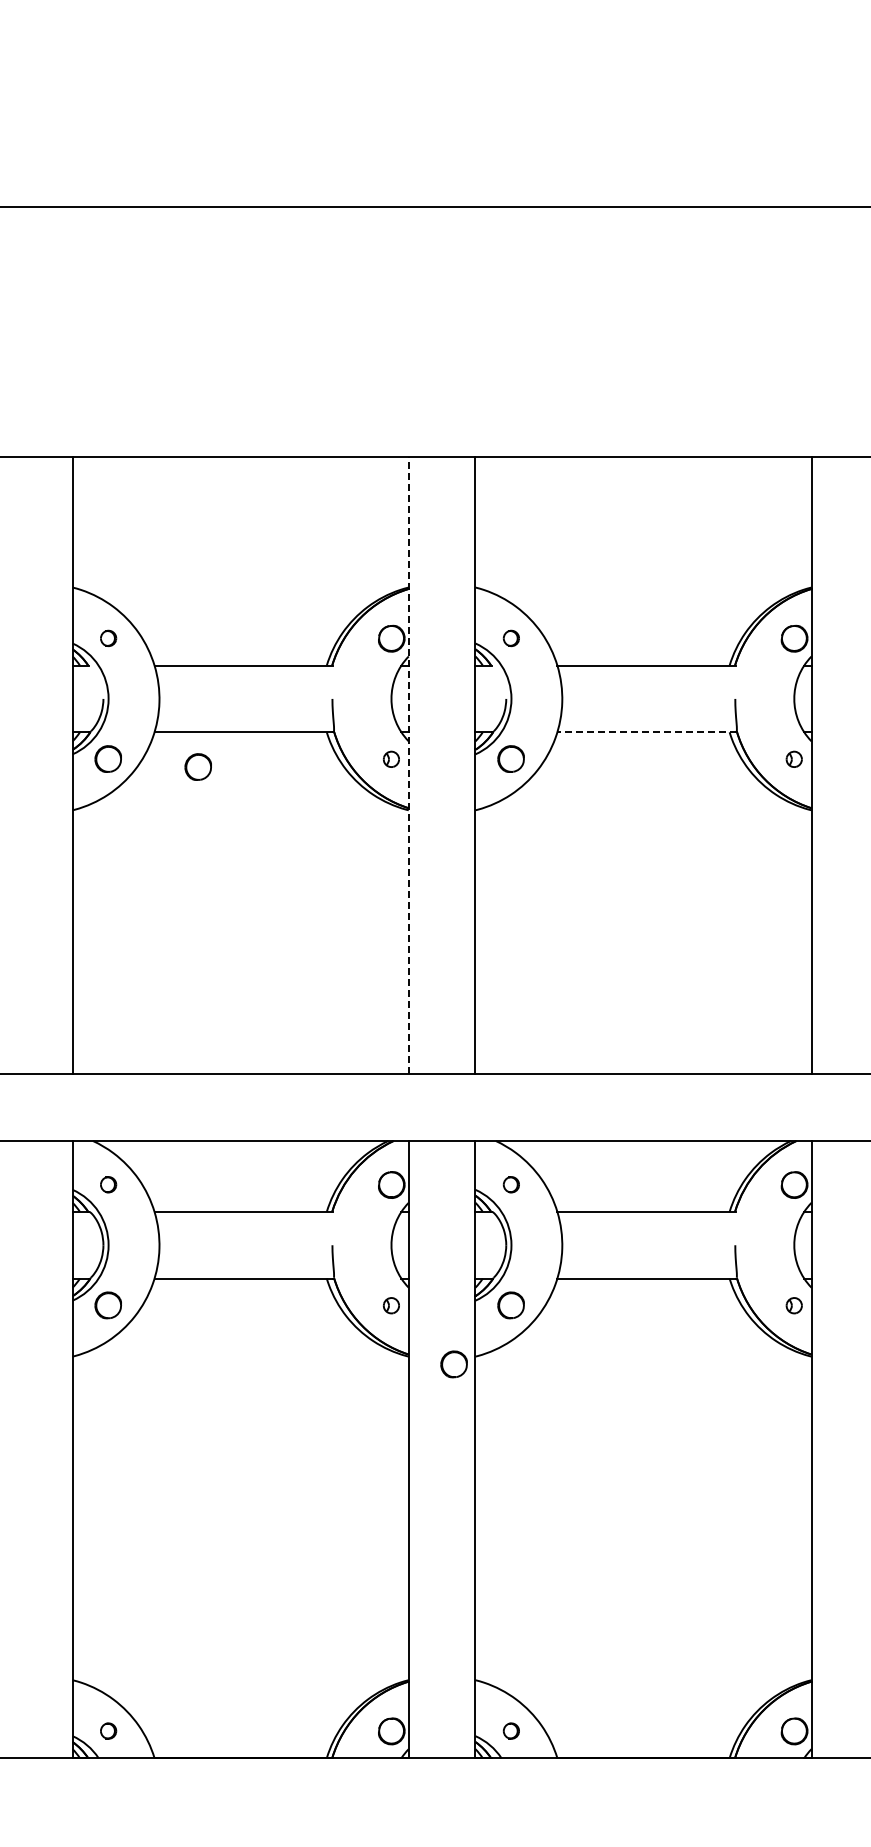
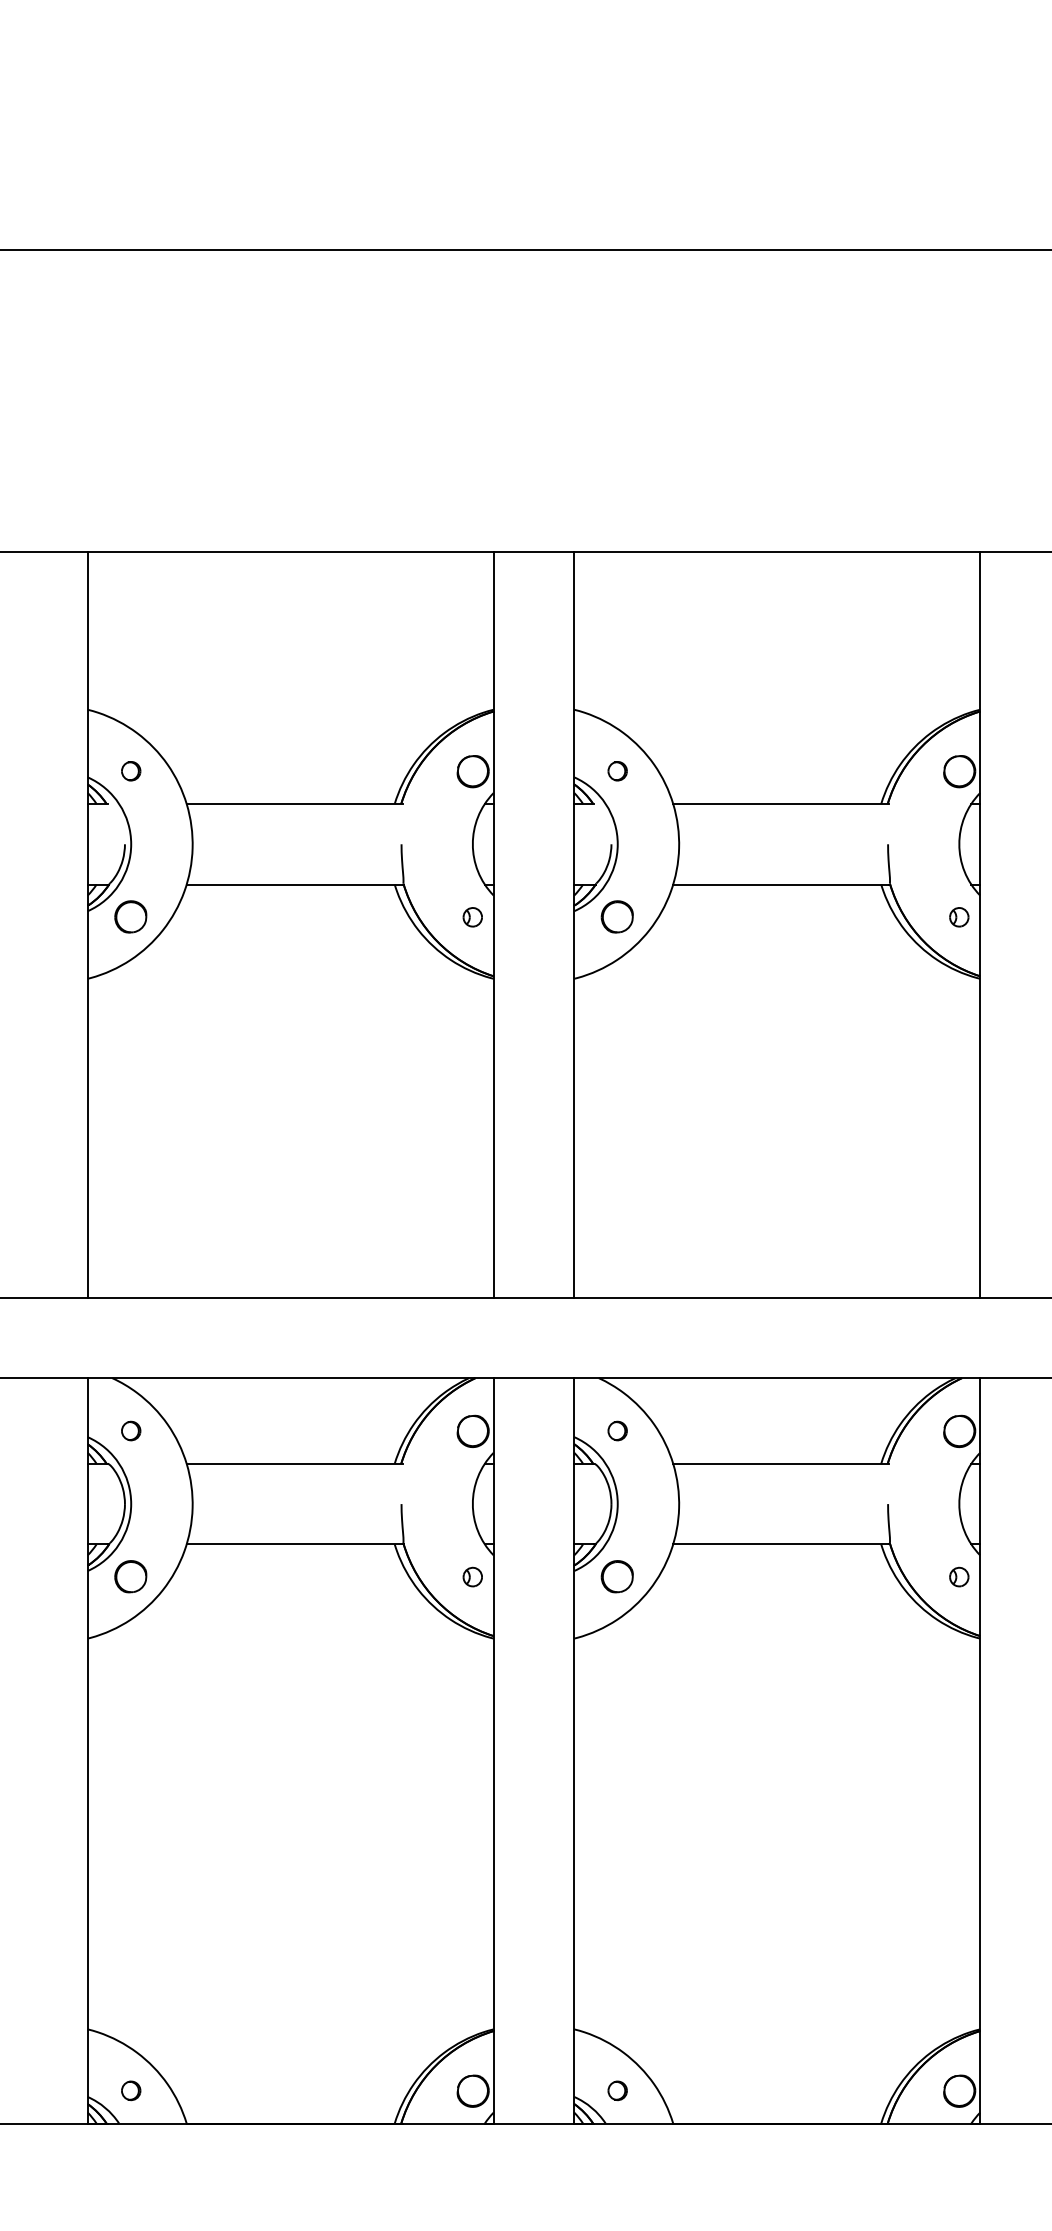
line: (647, 732) -> (782, 884), dashed -> solid
line: (408, 765) -> (493, 924), dashed -> solid
part: (197, 766) -> (238, 925), removed
part: (453, 1364) -> (547, 1648), removed

